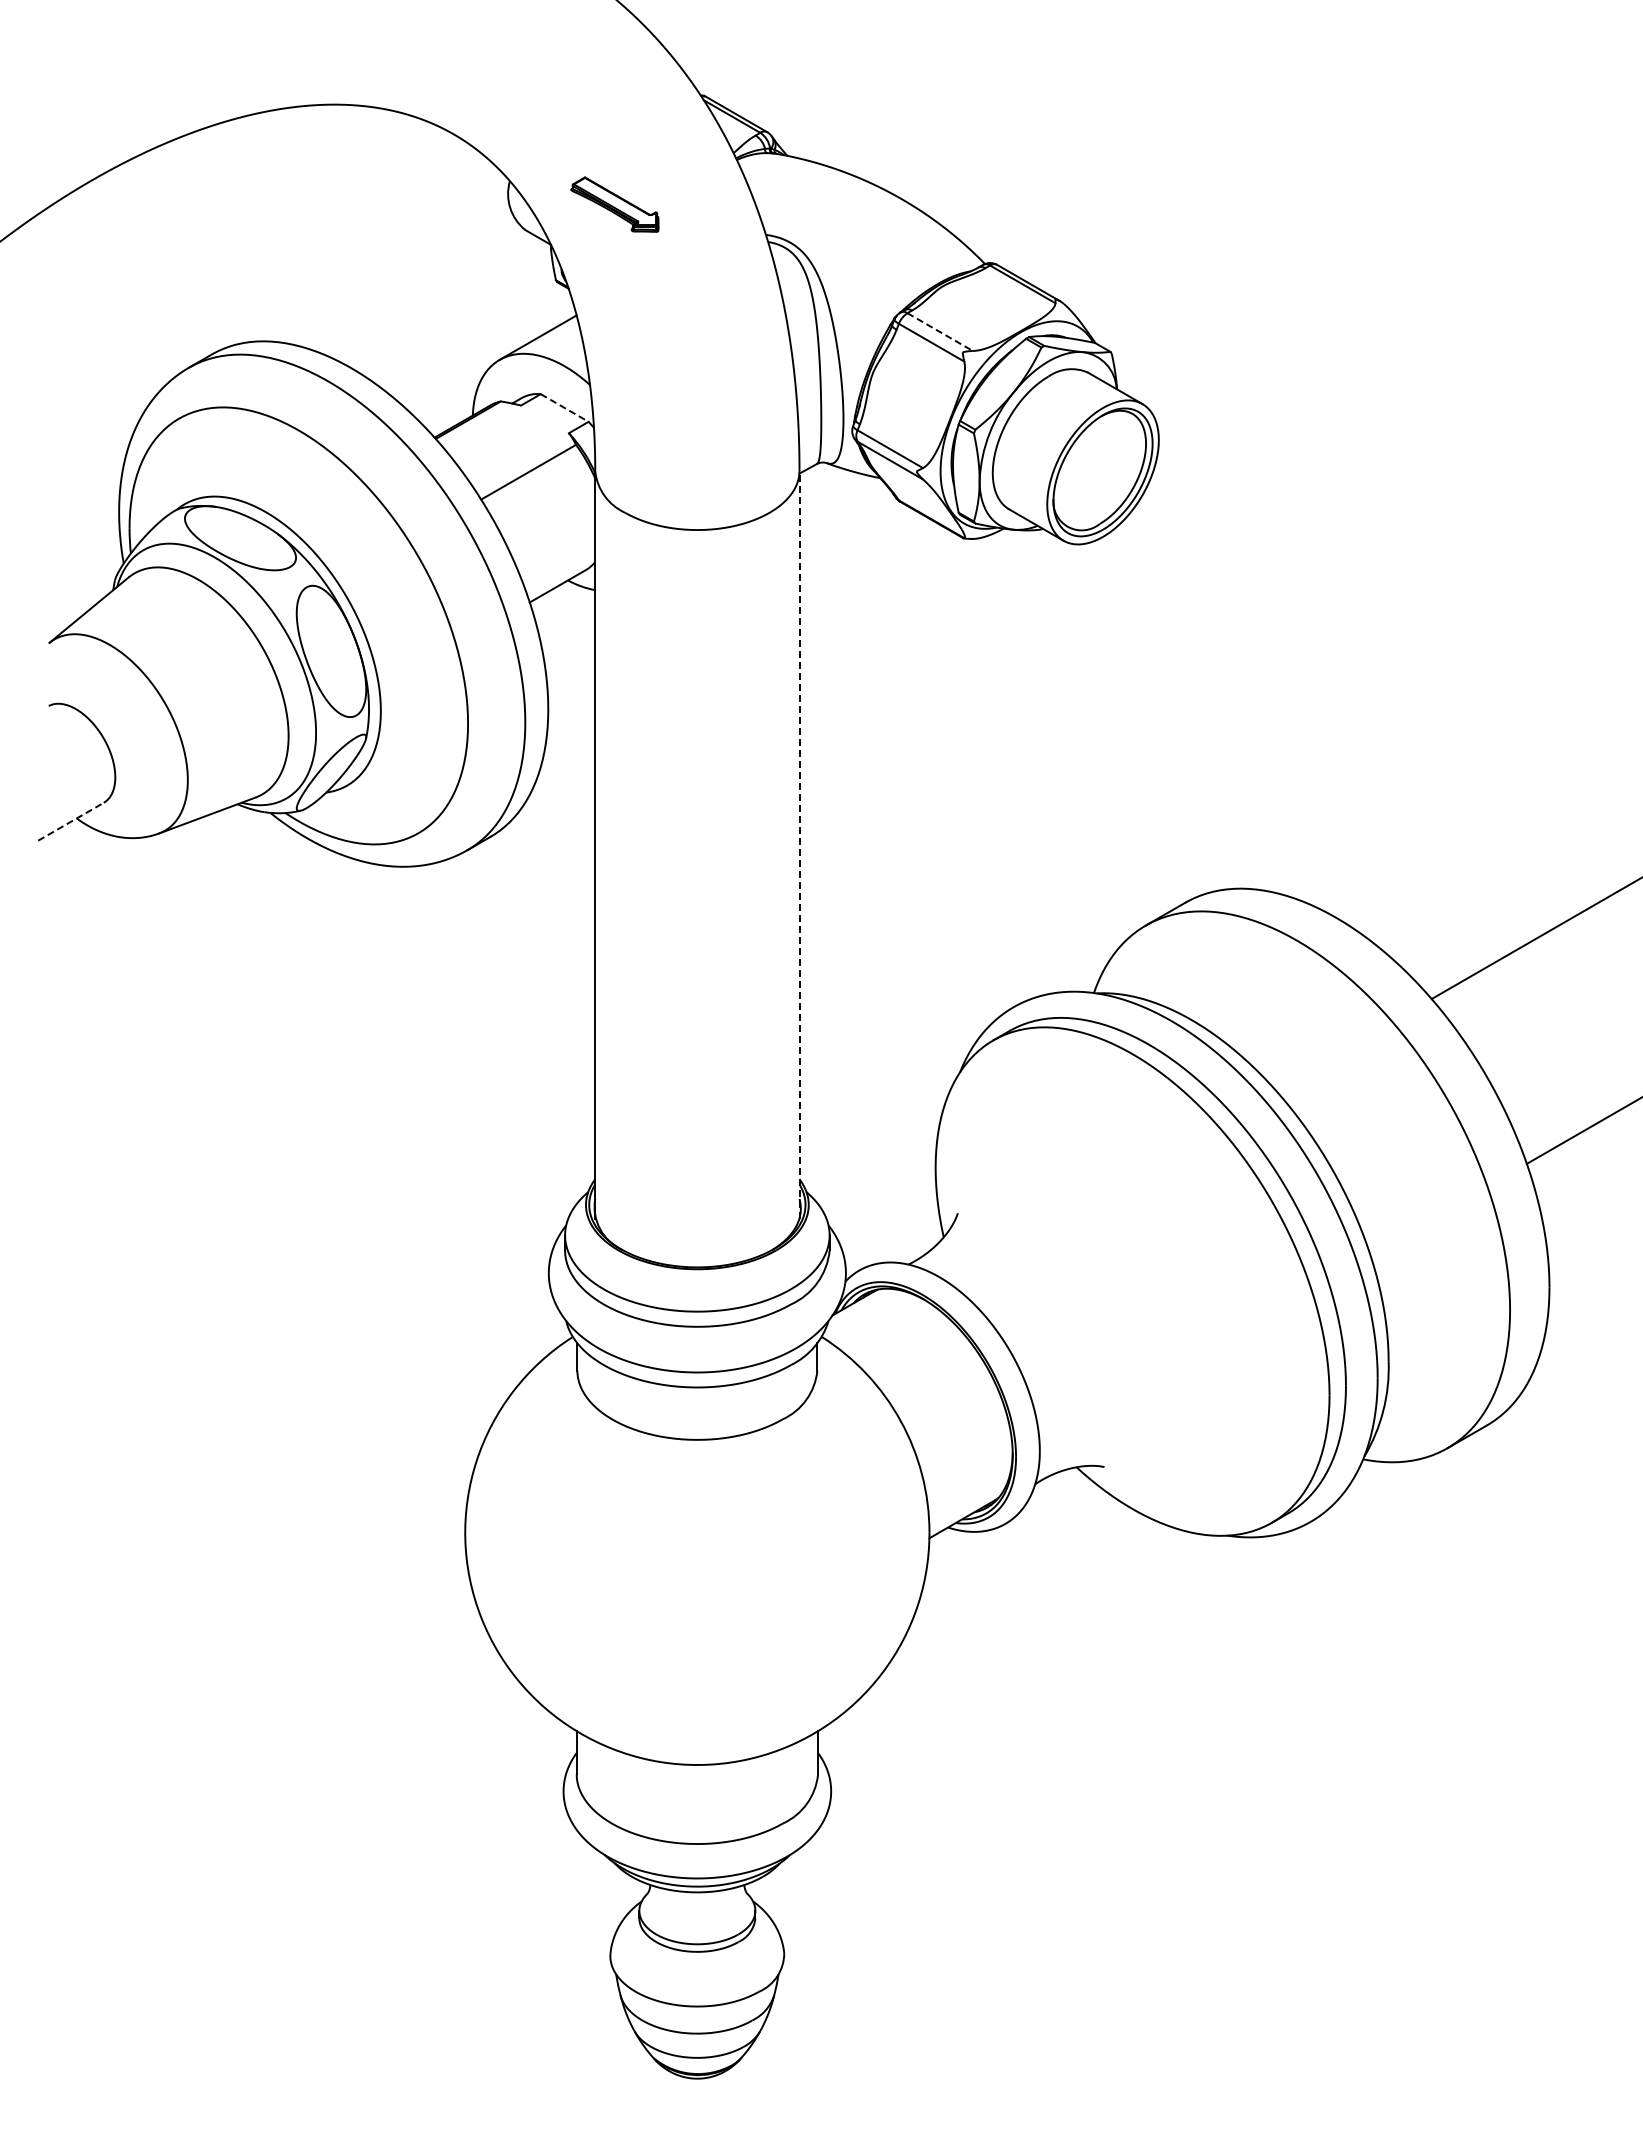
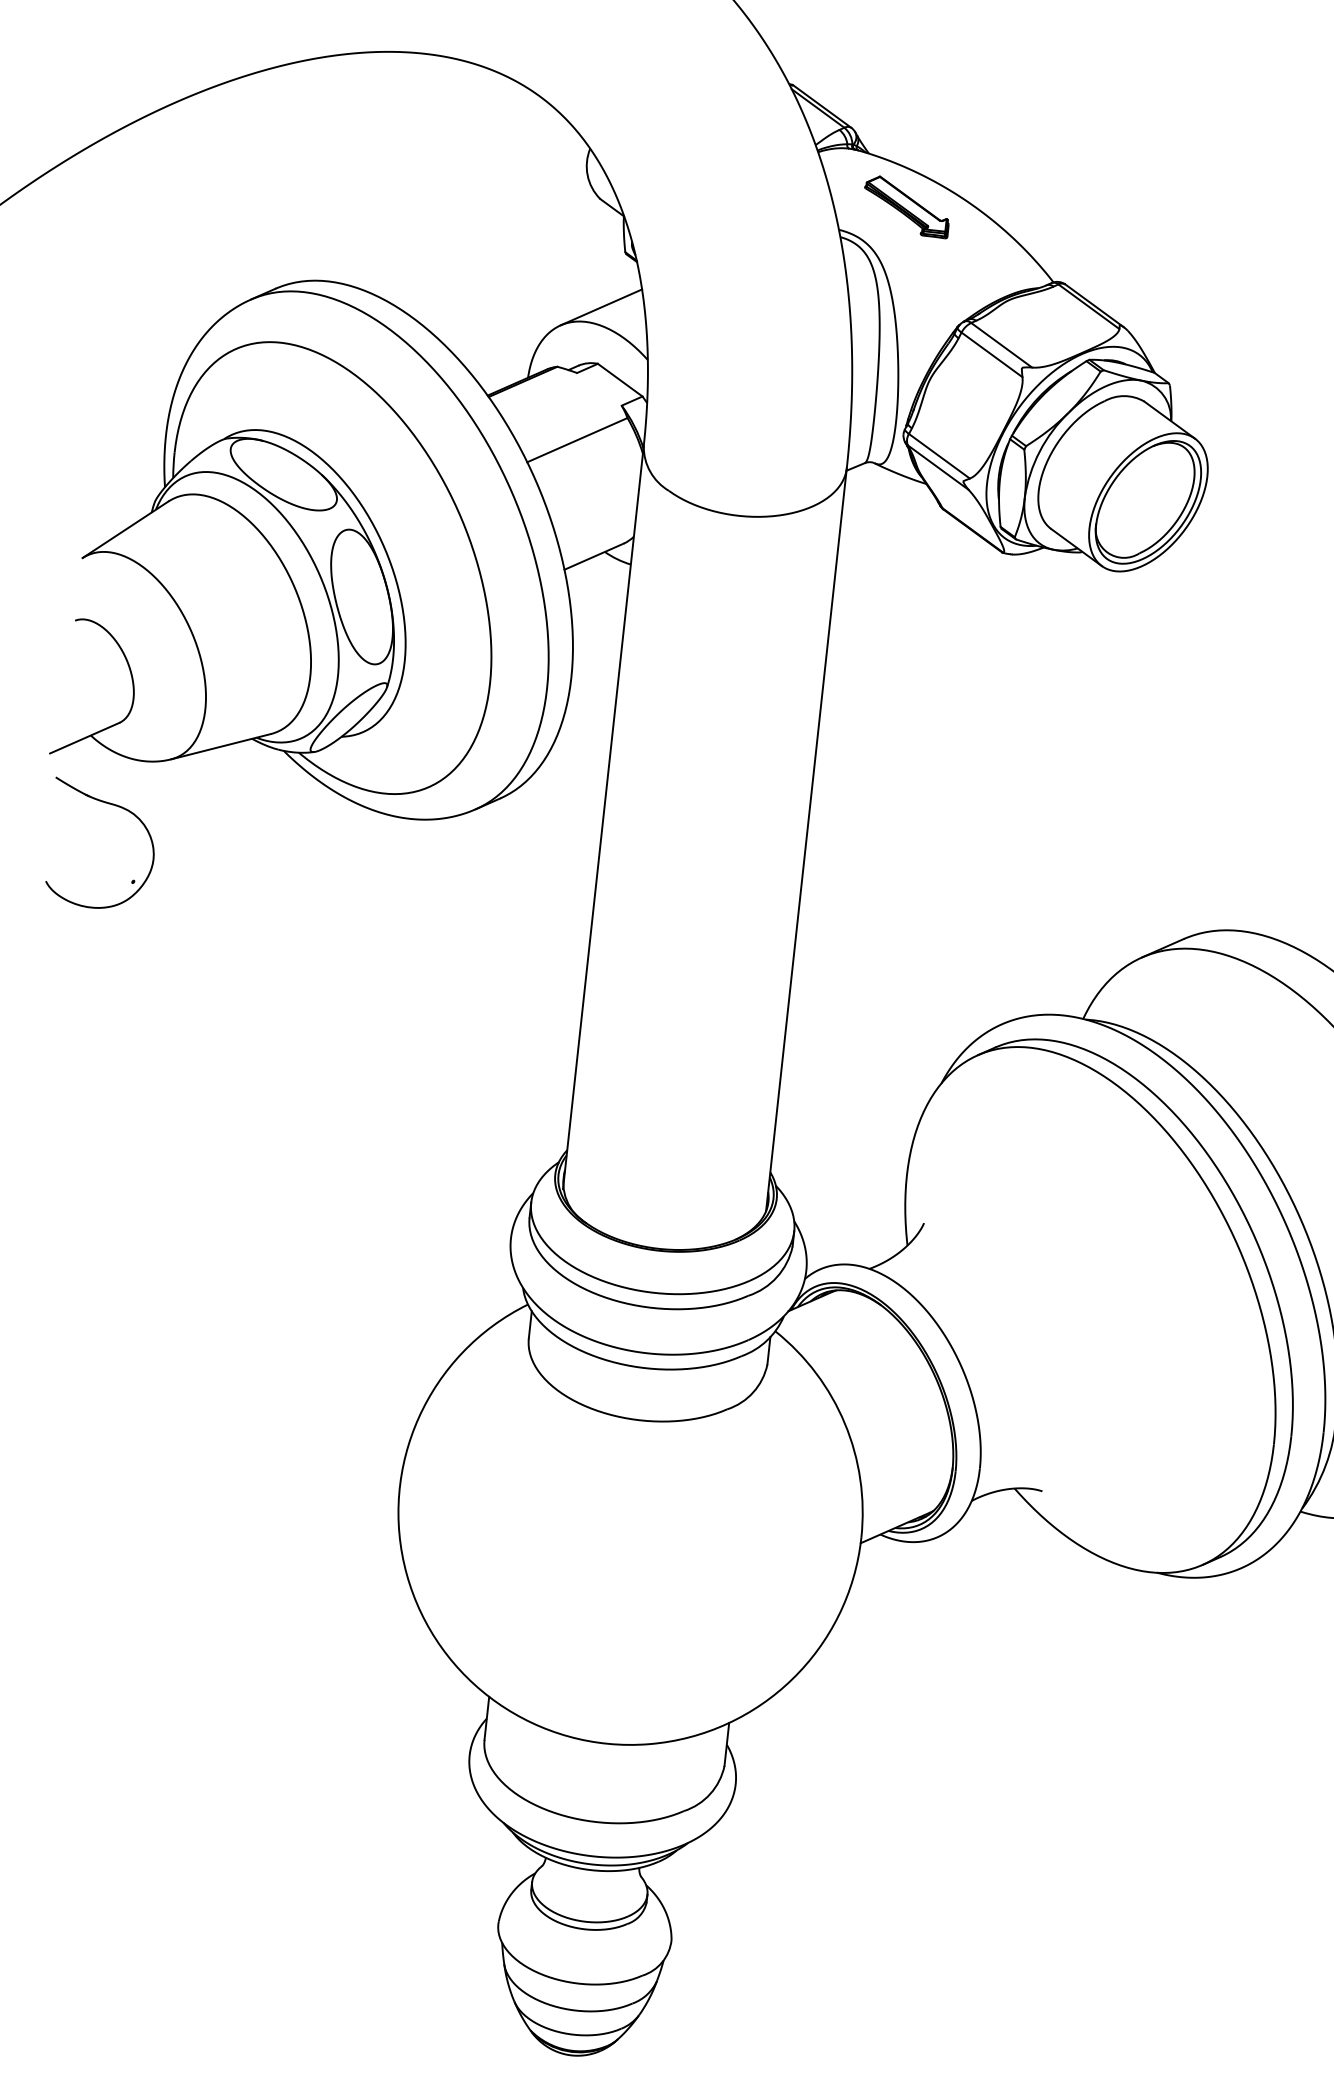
part: (614, 204) -> (906, 206), moved
line: (940, 332) -> (1001, 345), dashed -> solid
line: (564, 408) -> (619, 380), dashed -> solid
line: (71, 821) -> (85, 737), dashed -> solid
line: (799, 844) -> (806, 839), dashed -> solid
part: (109, 886) -> (115, 806), added

